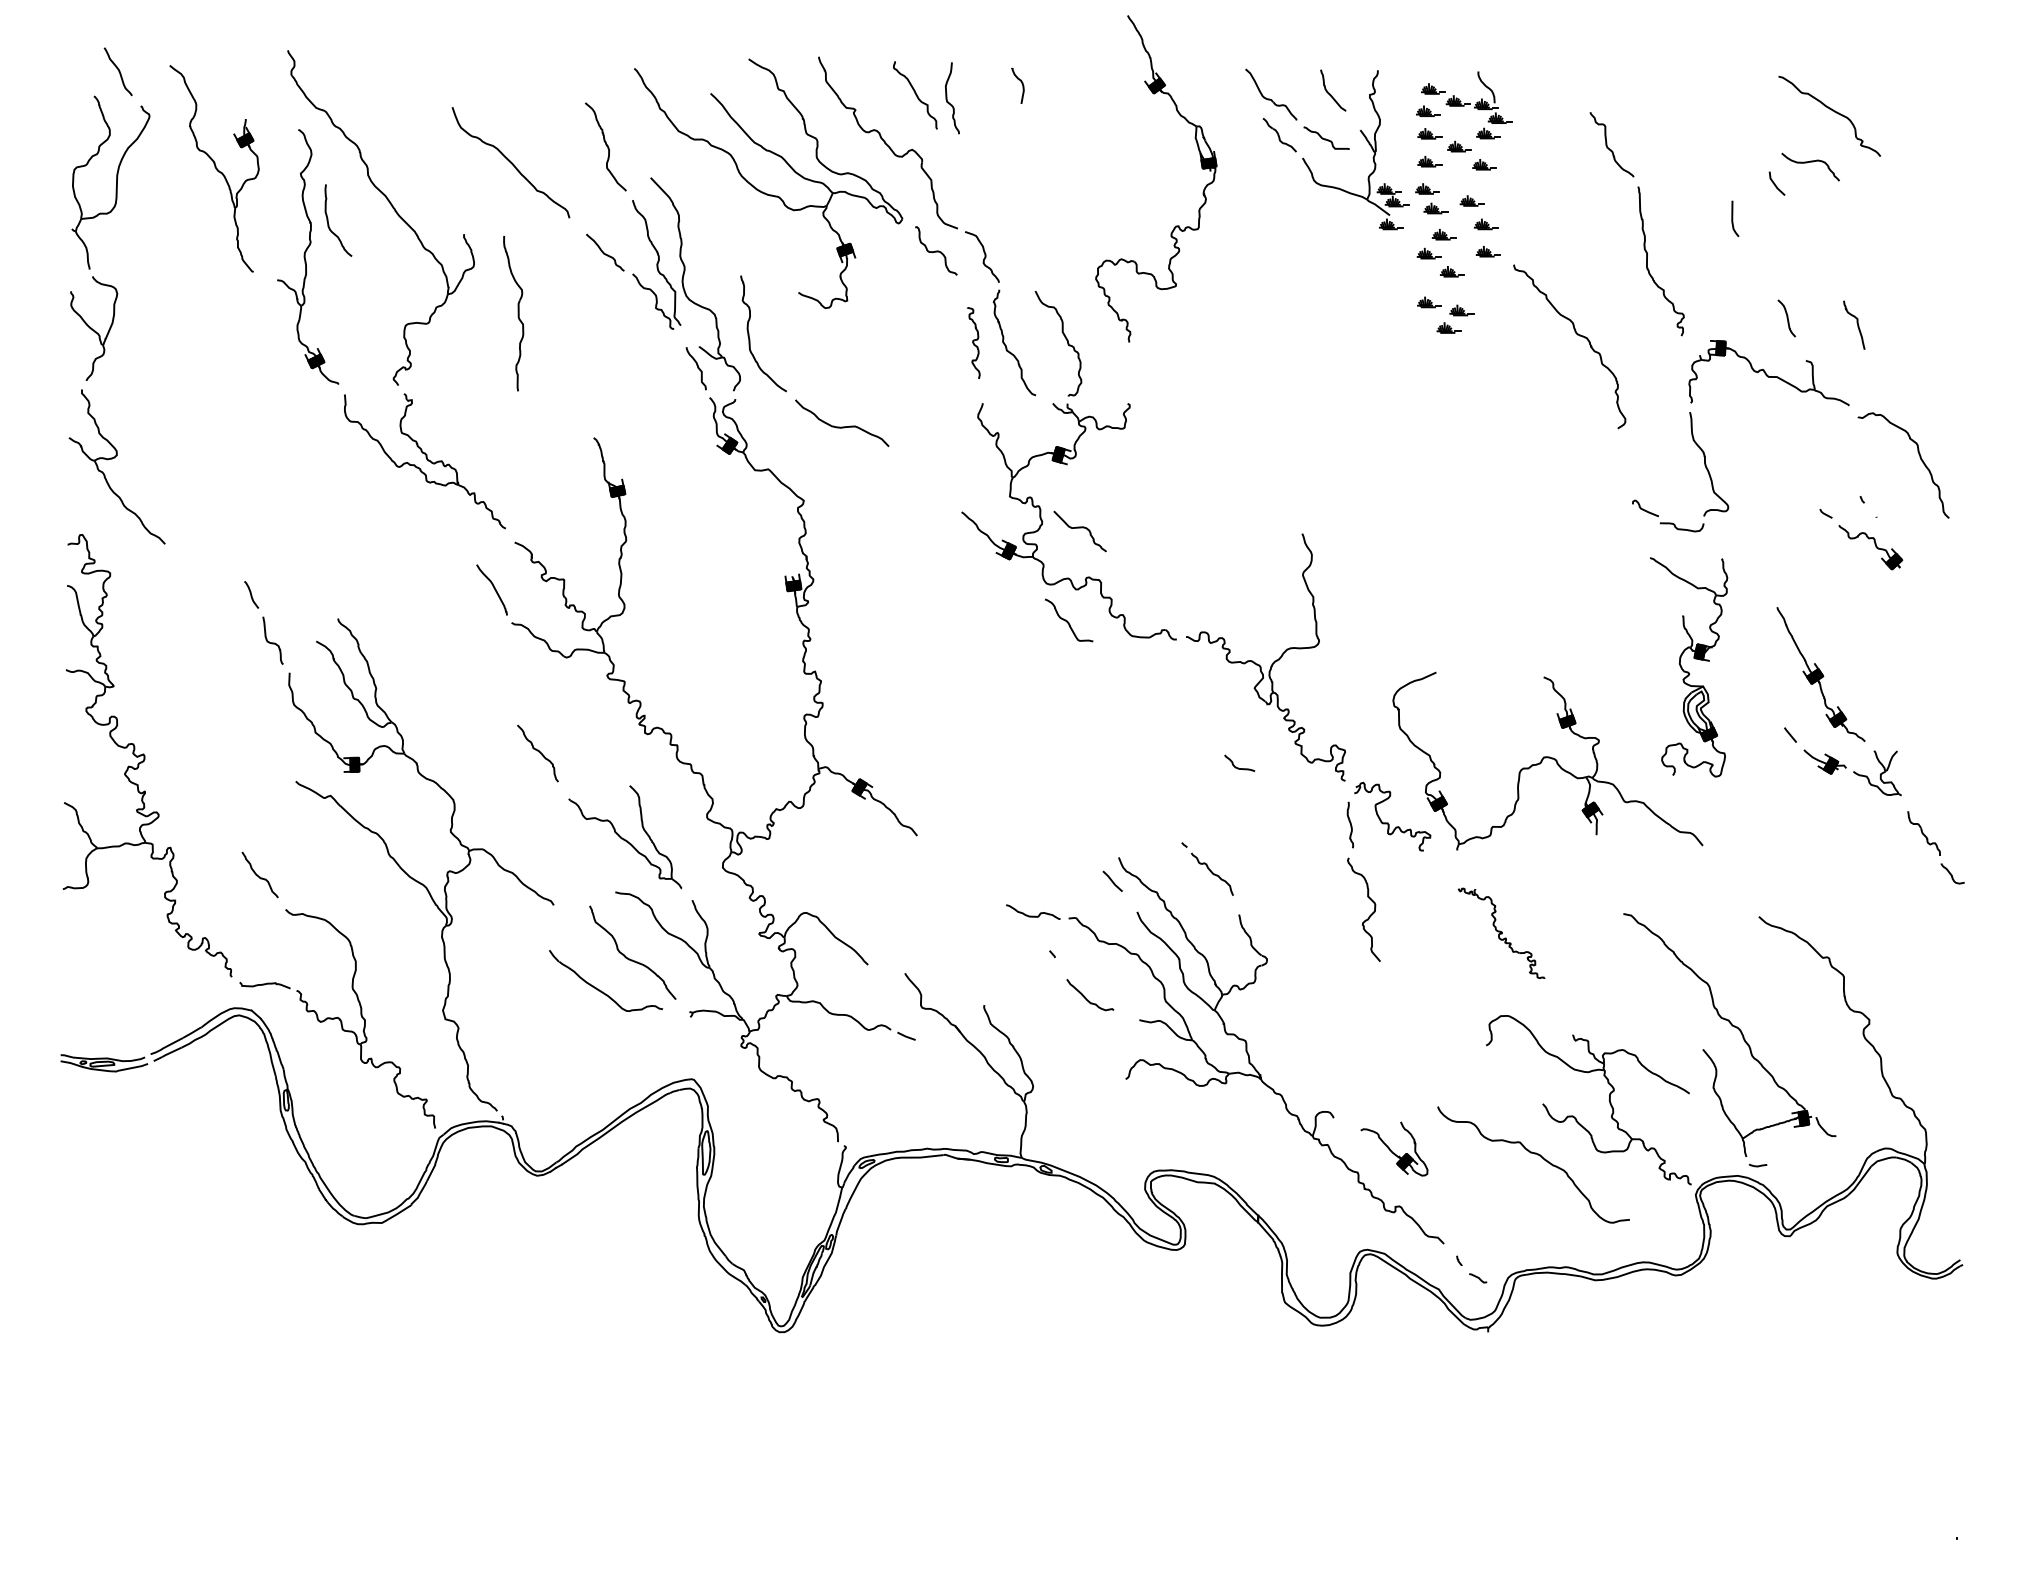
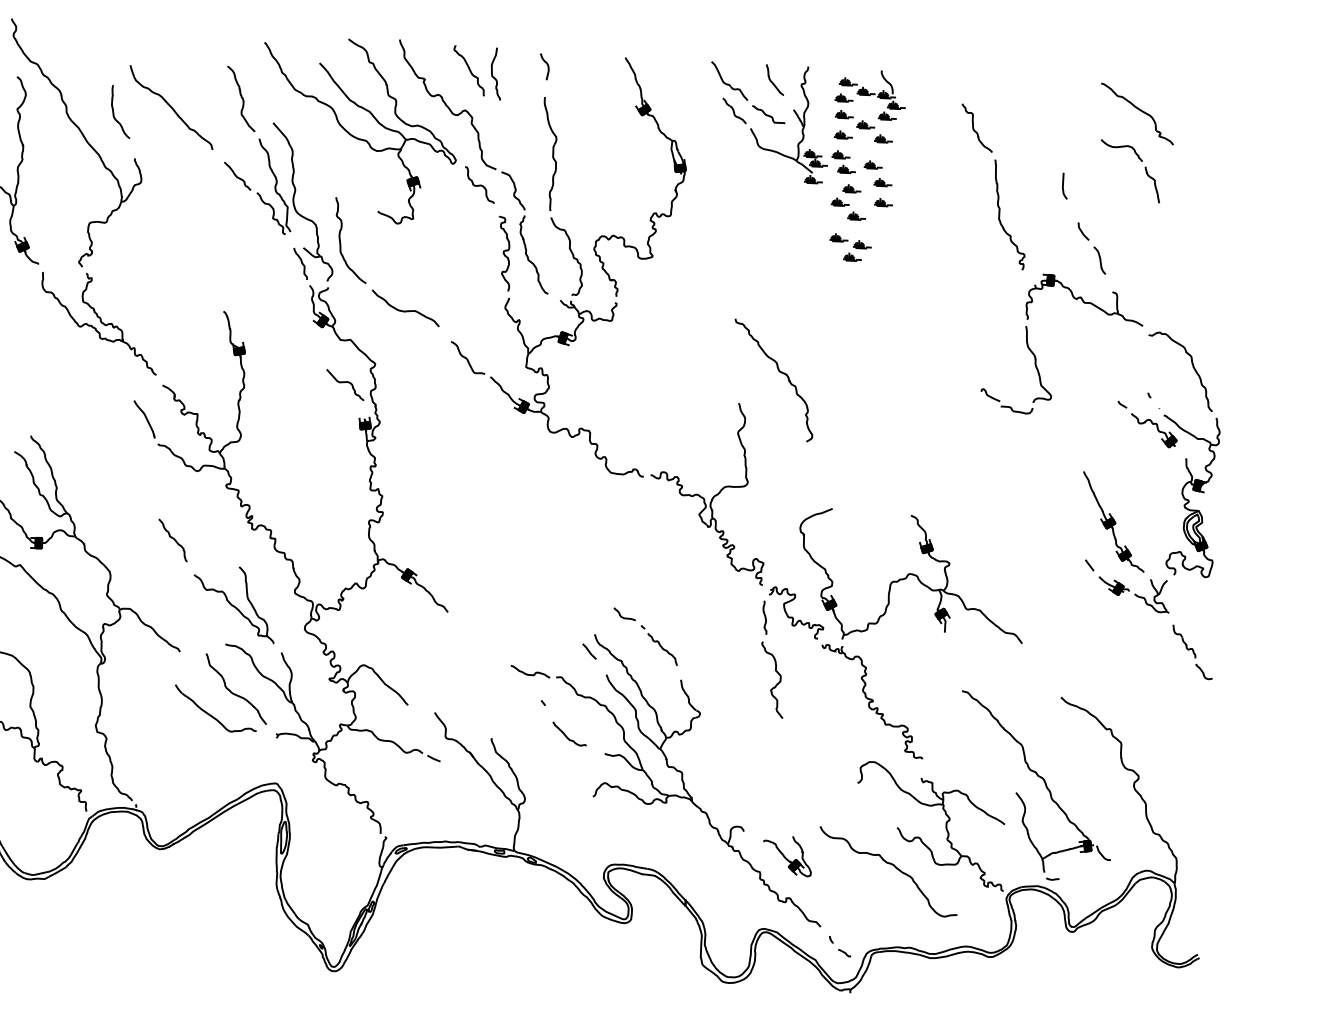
part: (1201, 168) -> (674, 171), moved
line: (1775, 183) -> (1082, 231), moved
curve: (329, 224) -> (114, 114), moved
part: (513, 313) -> (549, 154), moved
curve: (1856, 323) -> (1154, 183), moved
curve: (1577, 335) -> (779, 372), moved
part: (973, 342) -> (504, 253), size x1.43
curve: (1079, 528) -> (344, 382), moved
curve: (1068, 621) -> (467, 358), moved
part: (1689, 667) -> (1189, 496), moved
curve: (1236, 766) -> (622, 616), moved
part: (1501, 933) -> (872, 701), size x1.67

